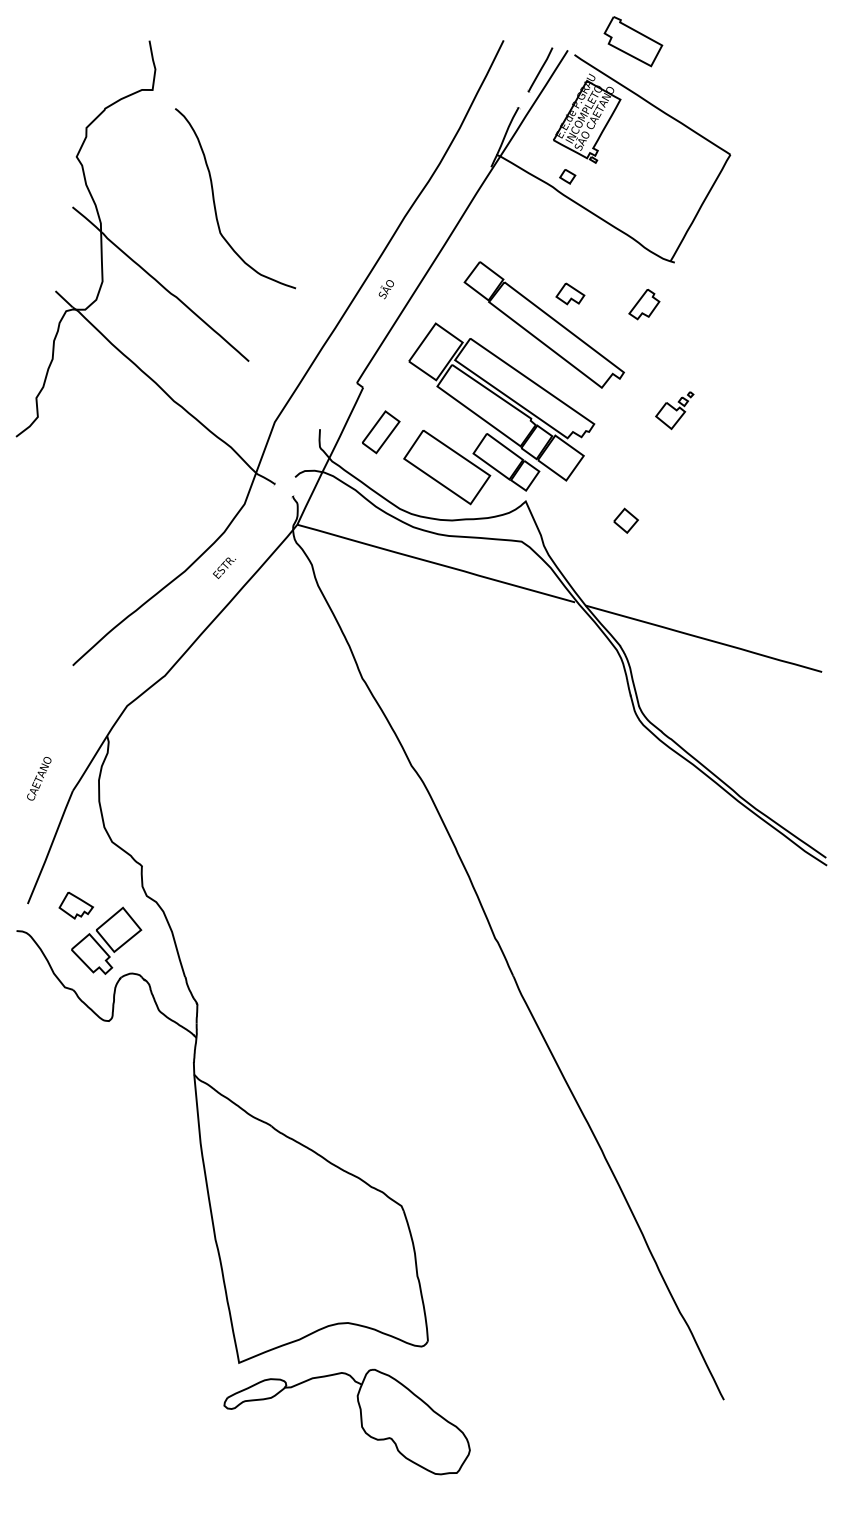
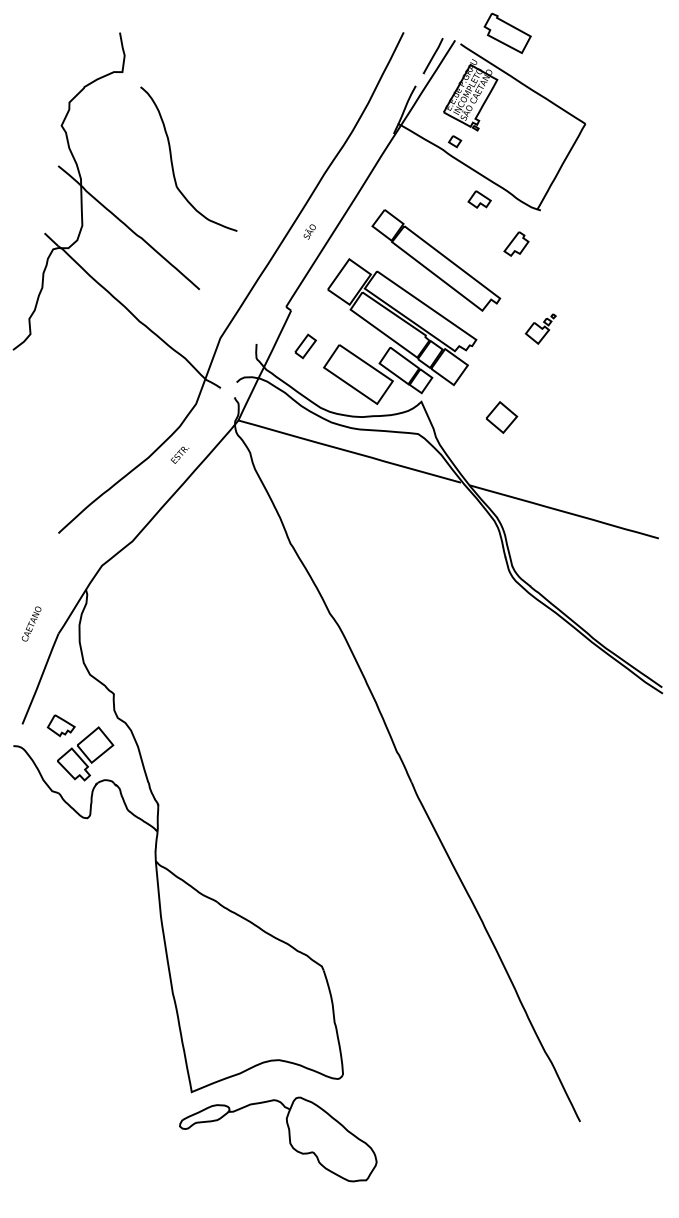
part: (570, 293) -> (479, 199), moved
part: (381, 432) -> (305, 346), size x0.7
part: (625, 520) -> (501, 417), size x1.6

